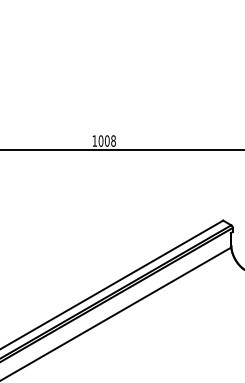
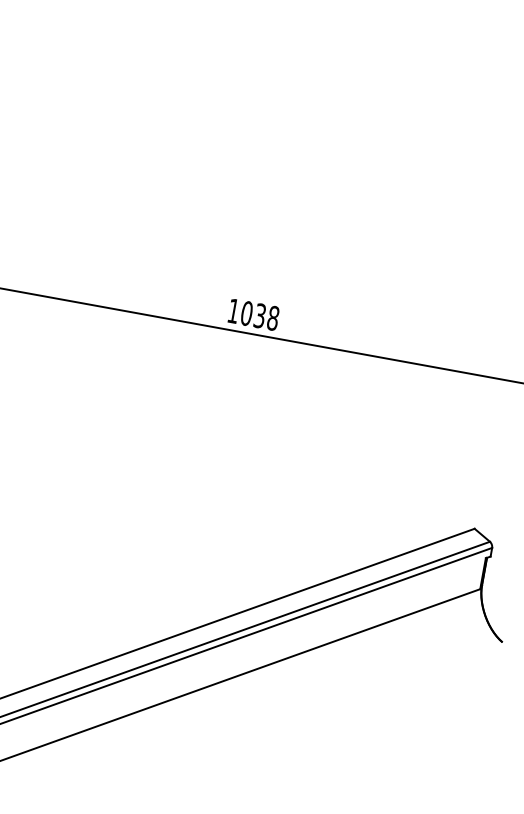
text: (106, 140) -> (258, 314), 1008 -> 1038

